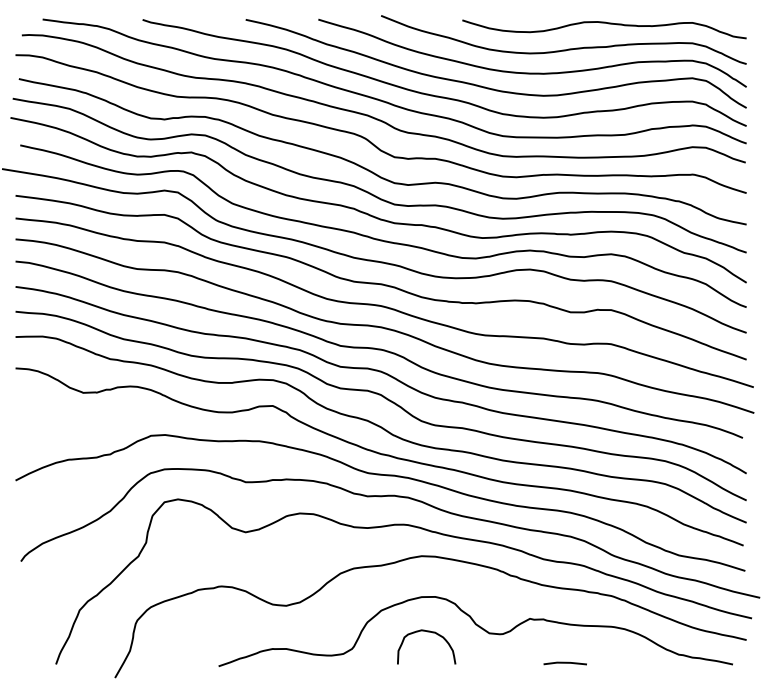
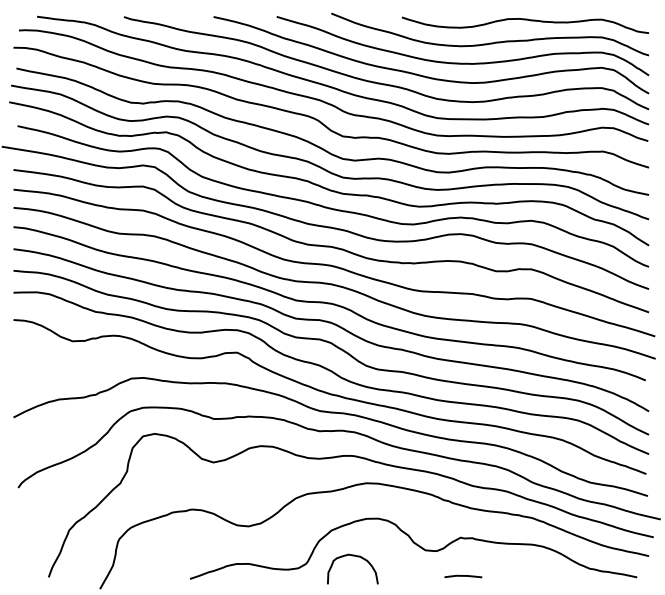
curve: (426, 632) -> (352, 556), moved
line: (565, 663) -> (463, 576), moved

